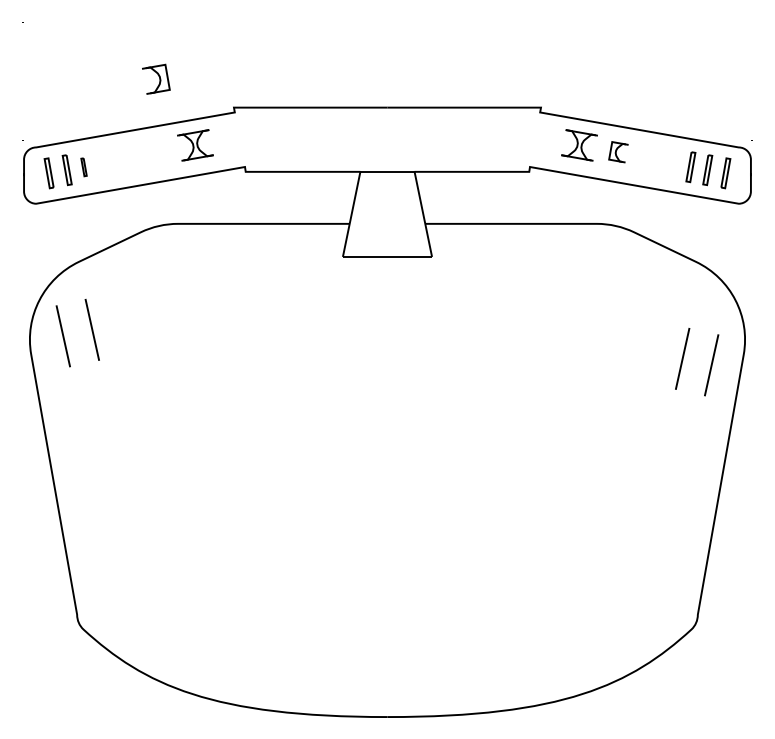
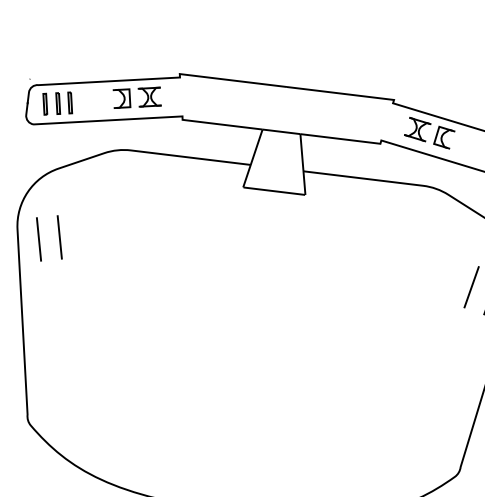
part: (156, 78) -> (122, 98), moved
part: (618, 151) -> (444, 137), size x1.43
part: (83, 167) -> (69, 103), size x1.67
part: (64, 335) -> (39, 238), moved

